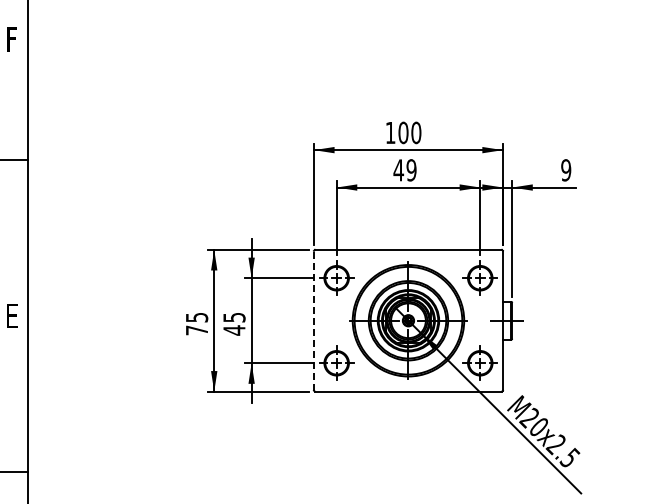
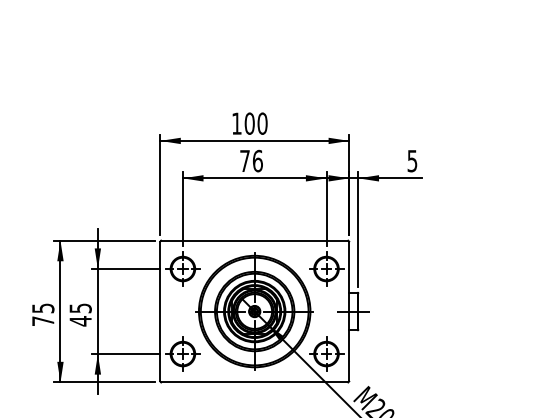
text: (404, 170) -> (250, 161), 49 -> 76
text: (566, 170) -> (412, 161), 9 -> 5
line: (314, 320) -> (160, 311), dashed -> solid

